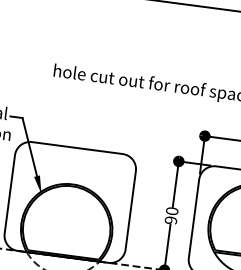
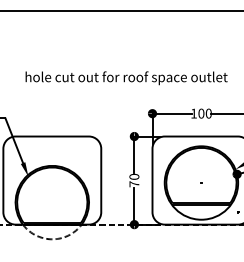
text: (171, 220) -> (134, 184), 90 -> 70

